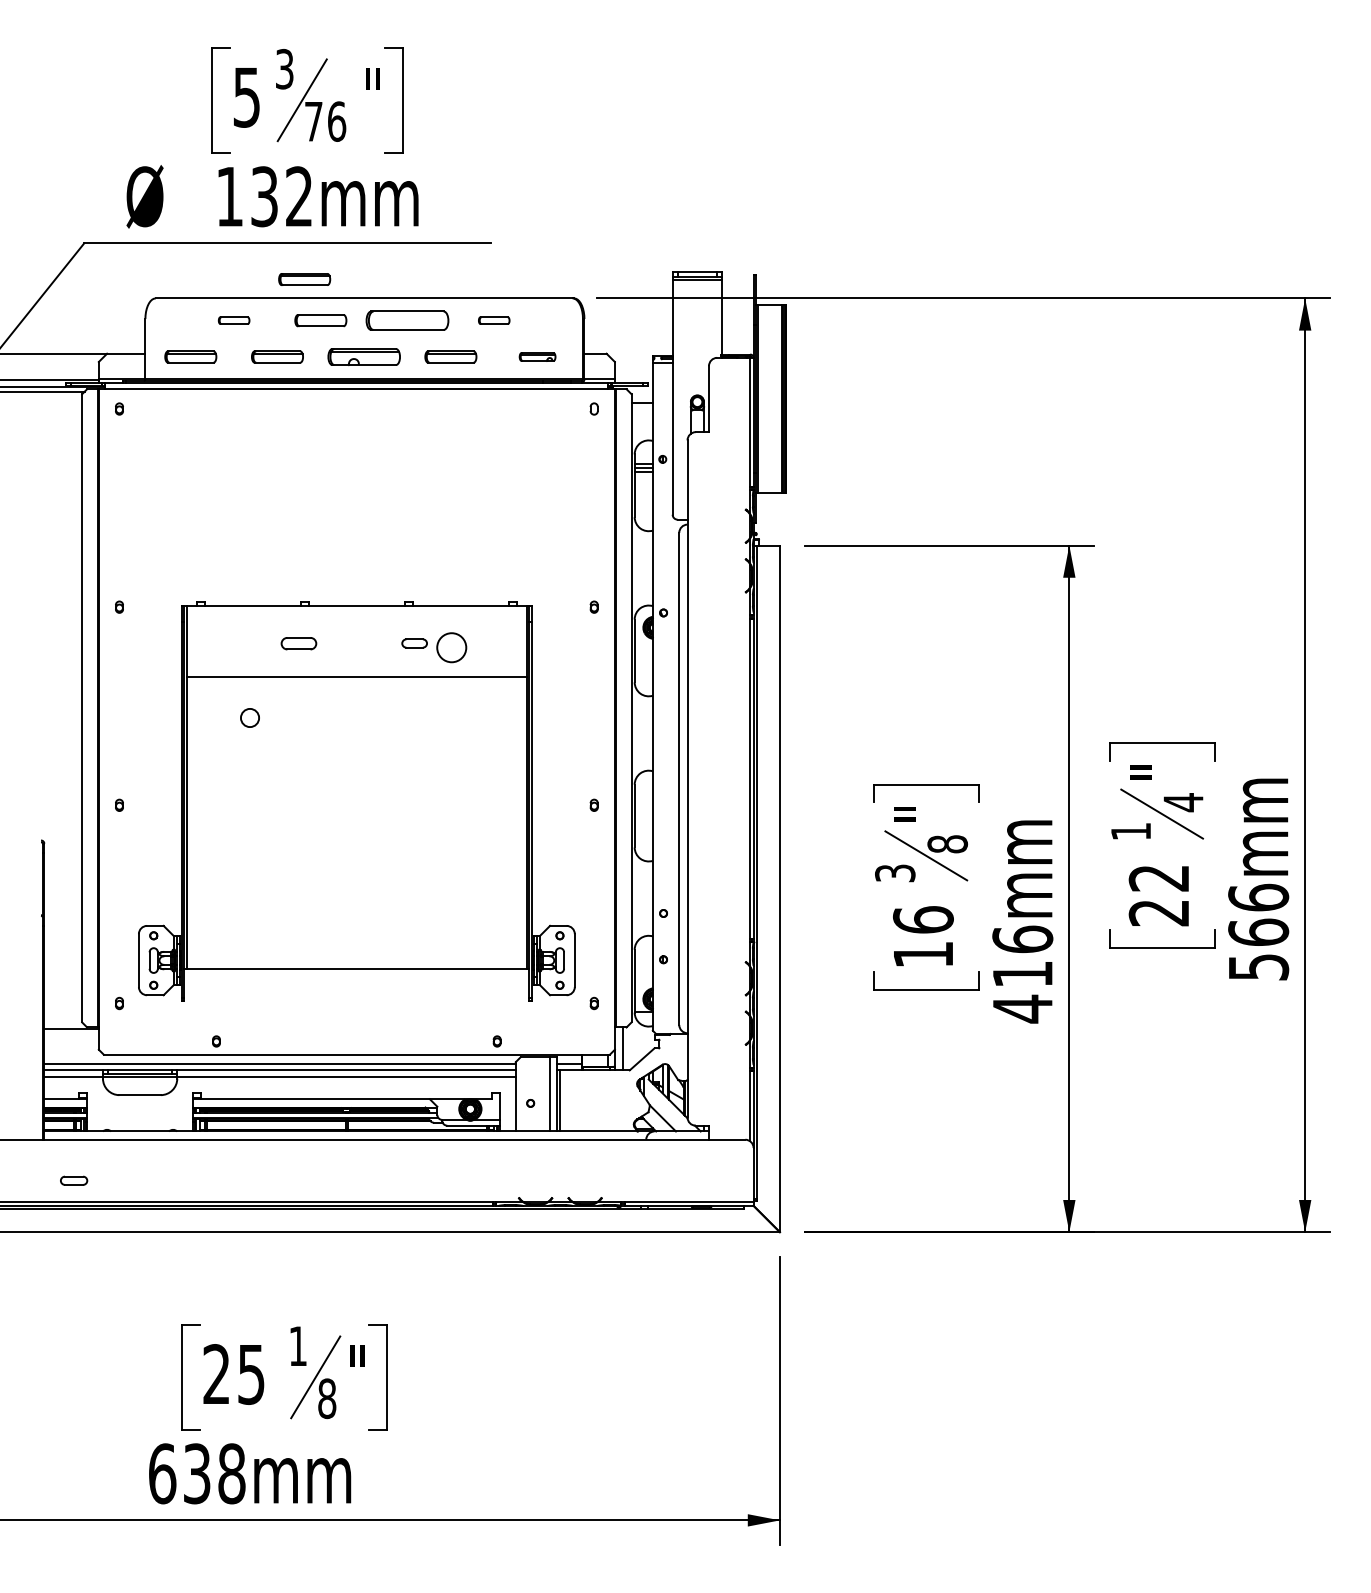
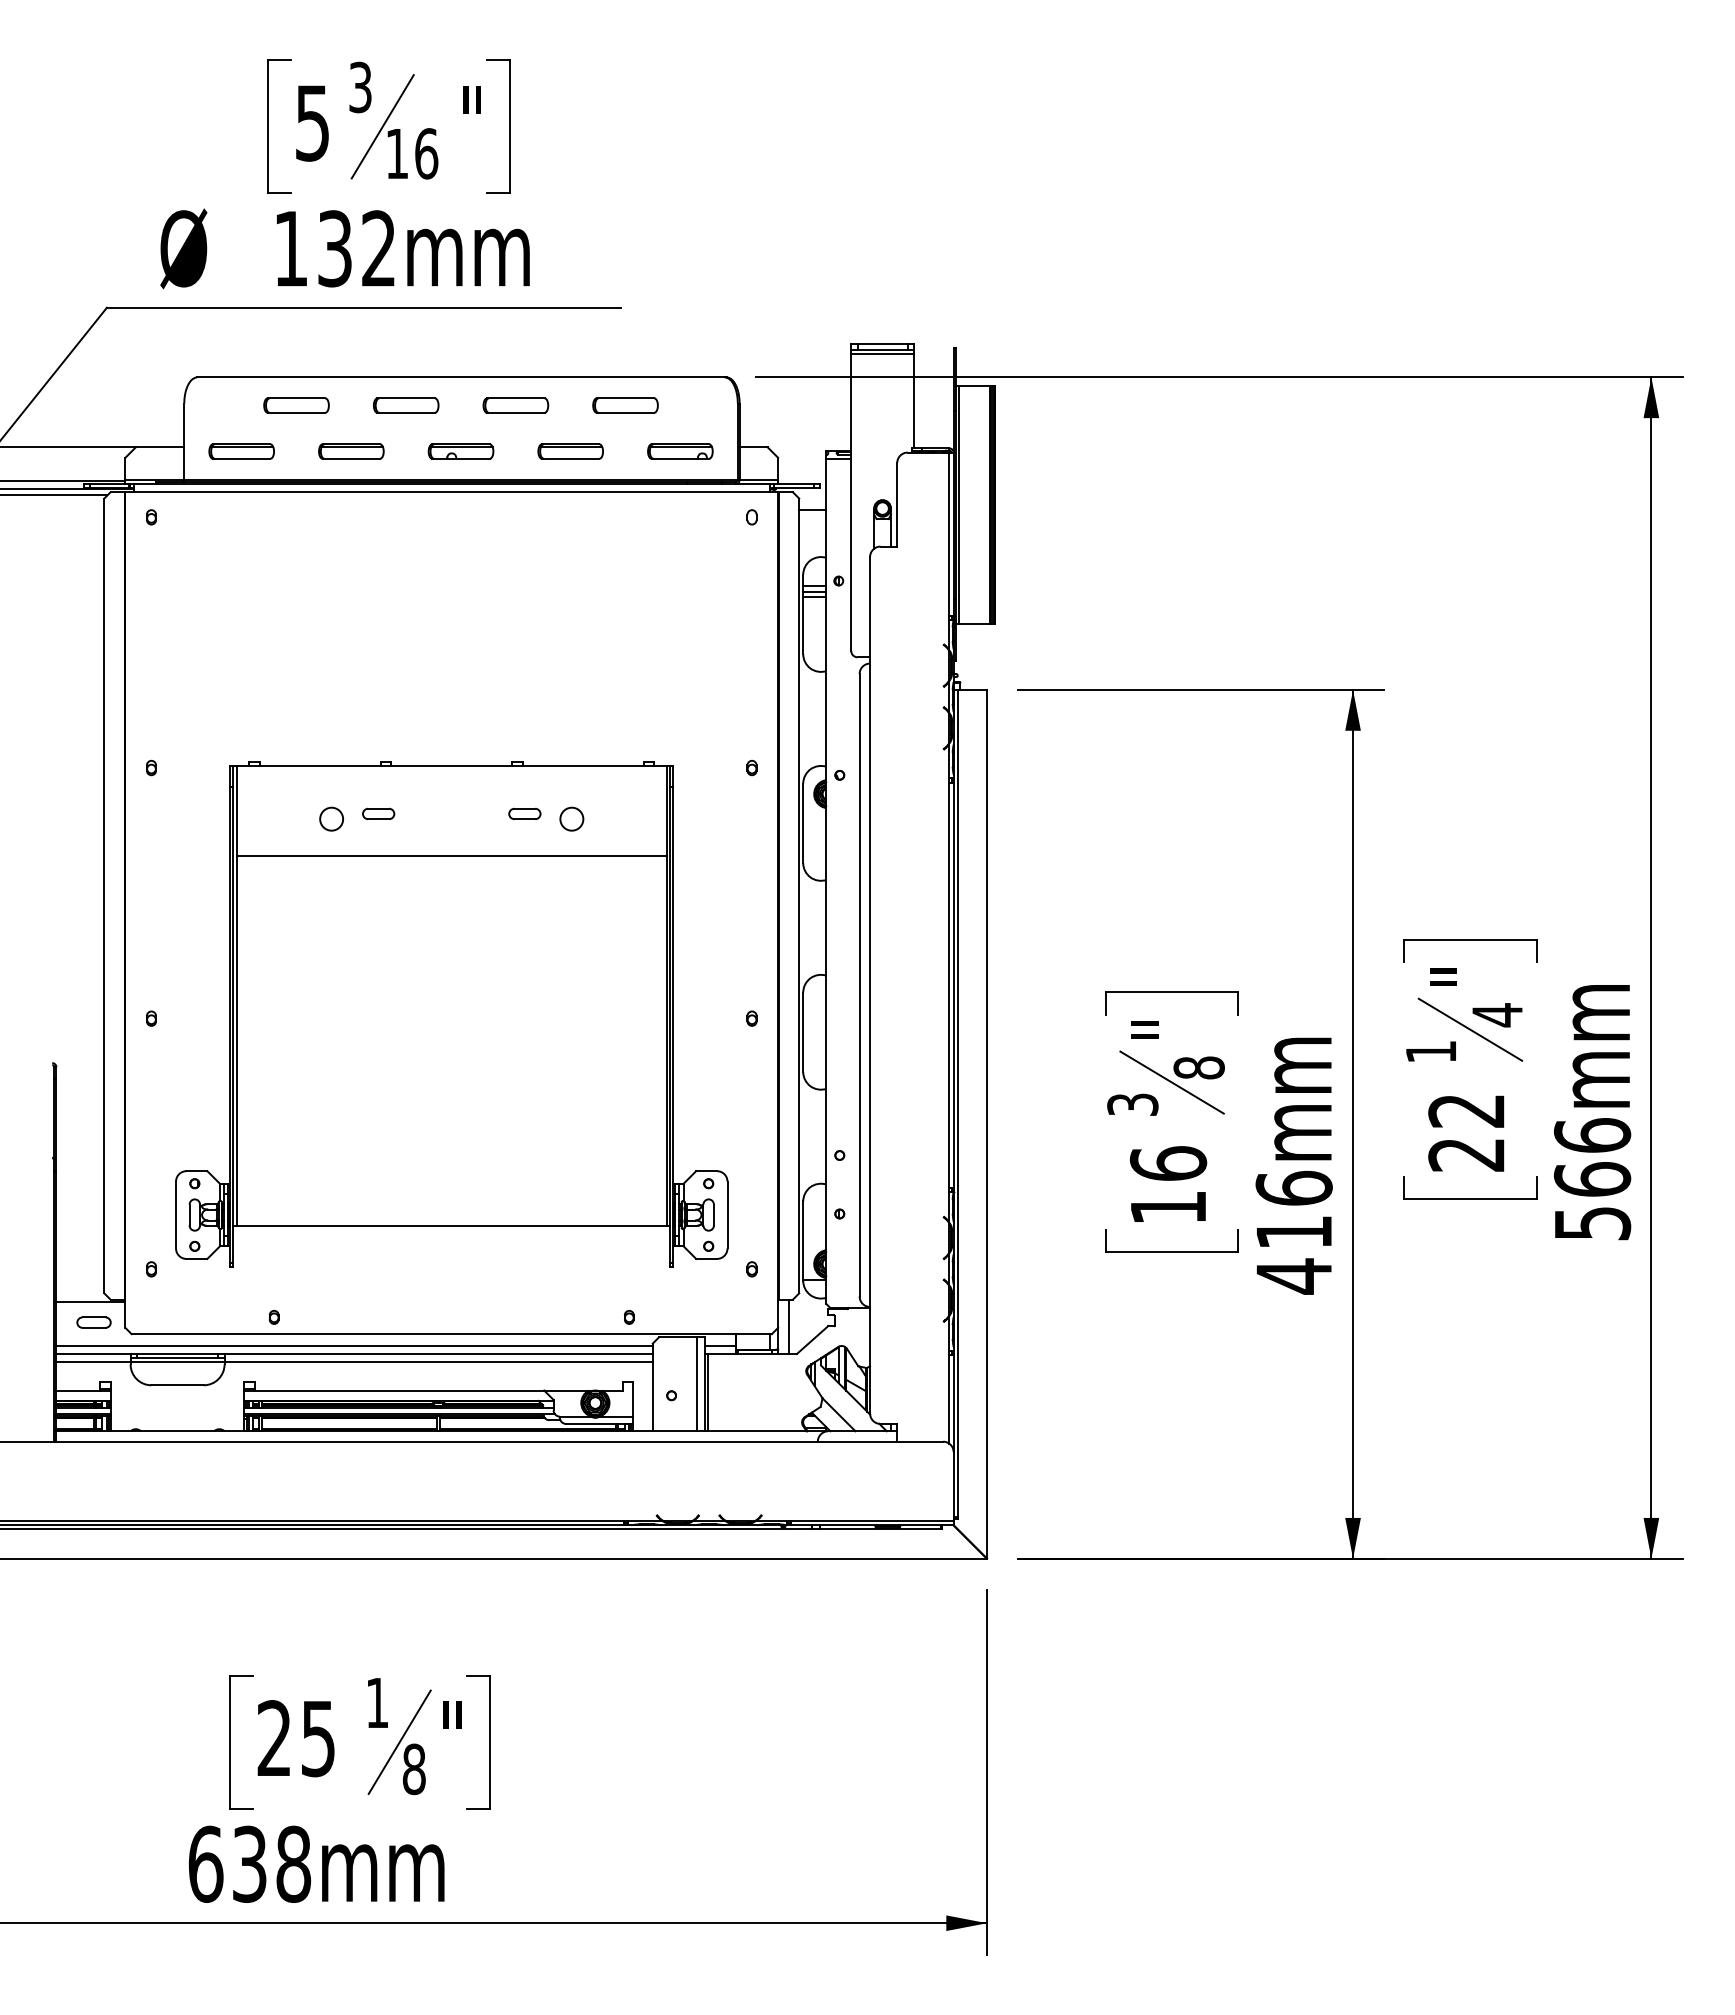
text: (313, 121) -> (397, 153), 76 -> 16
part: (304, 279) -> (385, 353), removed
part: (234, 320) -> (296, 405), size x1.67
part: (407, 320) -> (515, 405), size x0.62
part: (494, 320) -> (625, 405), size x1.67
part: (363, 356) -> (460, 451), size x0.71
part: (537, 356) -> (680, 451), size x1.43
part: (298, 643) -> (378, 813), size x0.71
circle: (451, 647) -> (571, 818), size x0.62
circle: (249, 717) -> (331, 818), moved
part: (73, 1180) -> (93, 1322), moved

